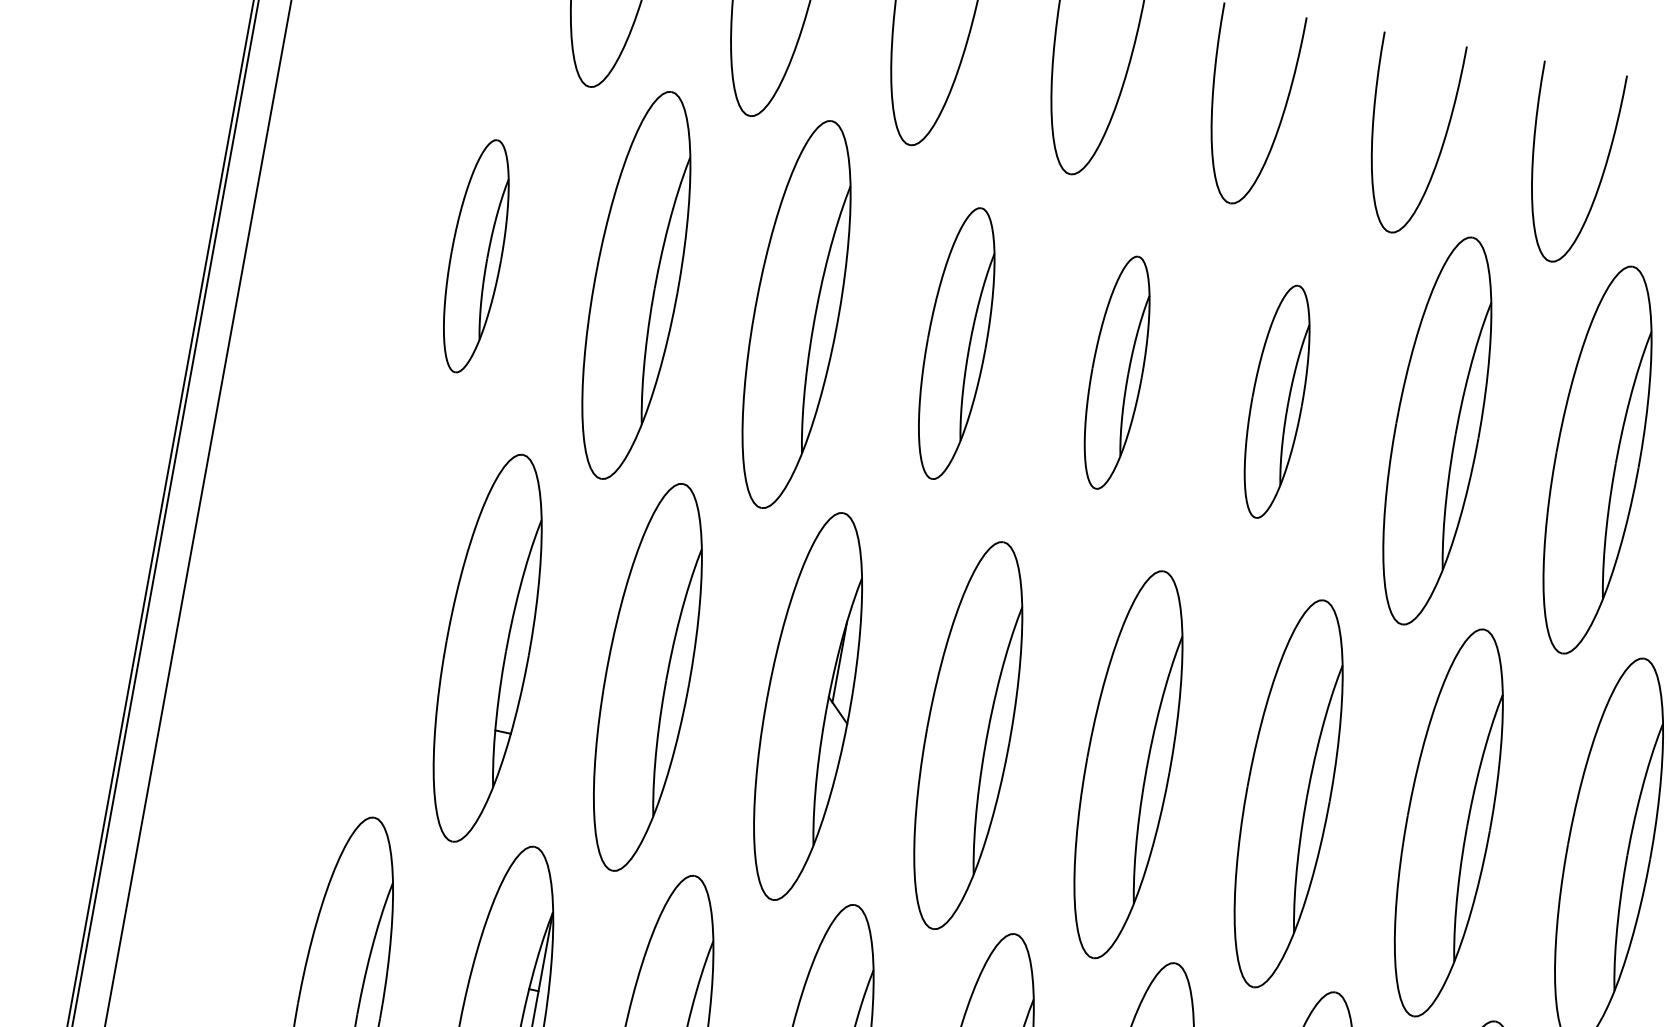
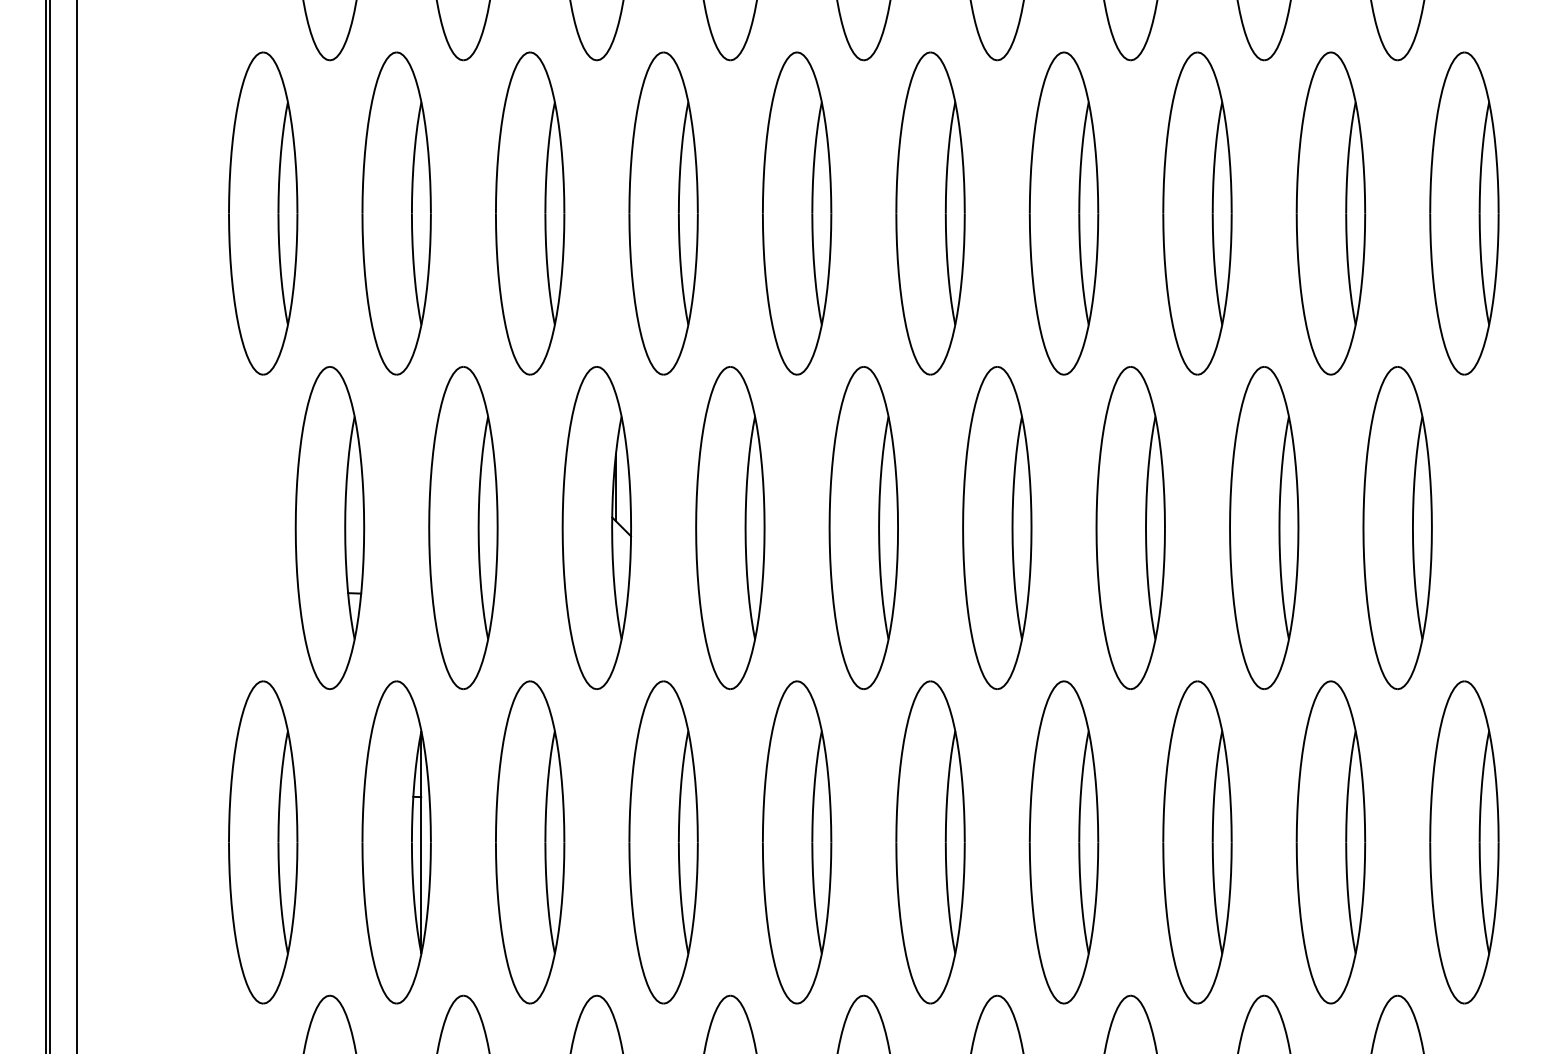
part: (476, 256) -> (263, 213), size x1.67
part: (956, 343) -> (663, 213), size x1.43
part: (1117, 372) -> (797, 213), size x1.67
part: (1277, 401) -> (930, 213), size x1.67

